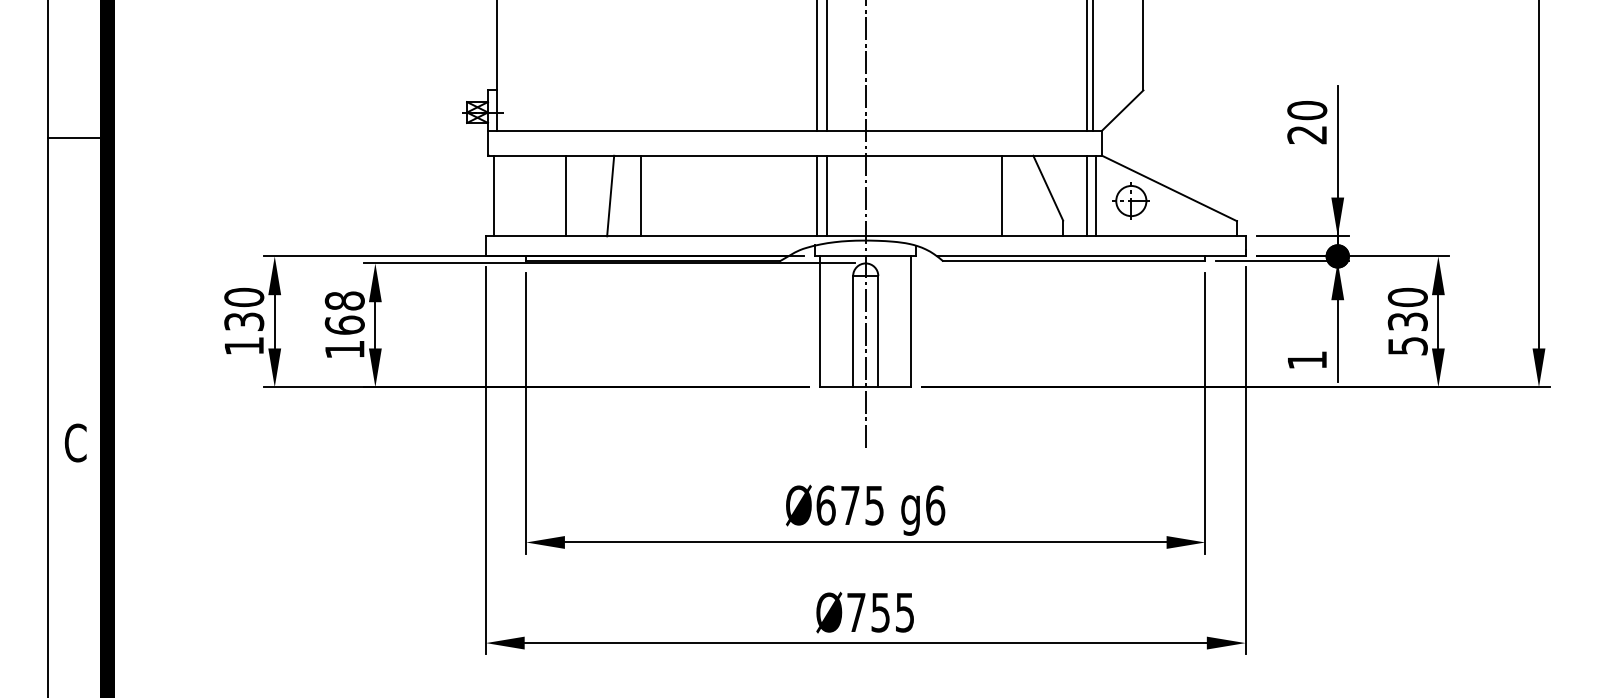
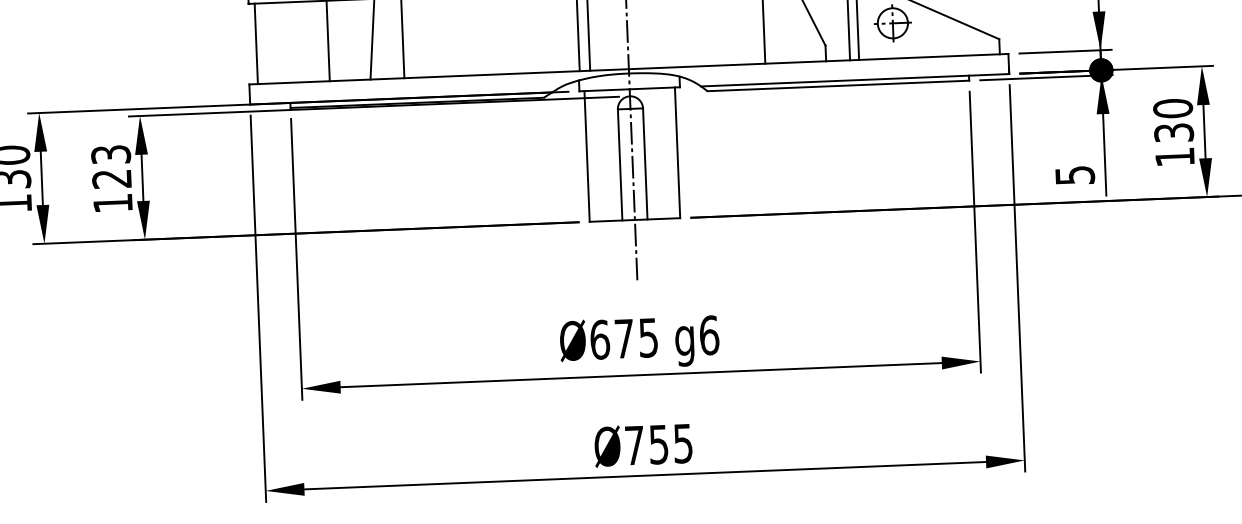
text: (344, 312) -> (111, 166), 168 -> 123
text: (1407, 346) -> (1174, 157), 530 -> 130
text: (1307, 360) -> (1075, 175), 1 -> 5

